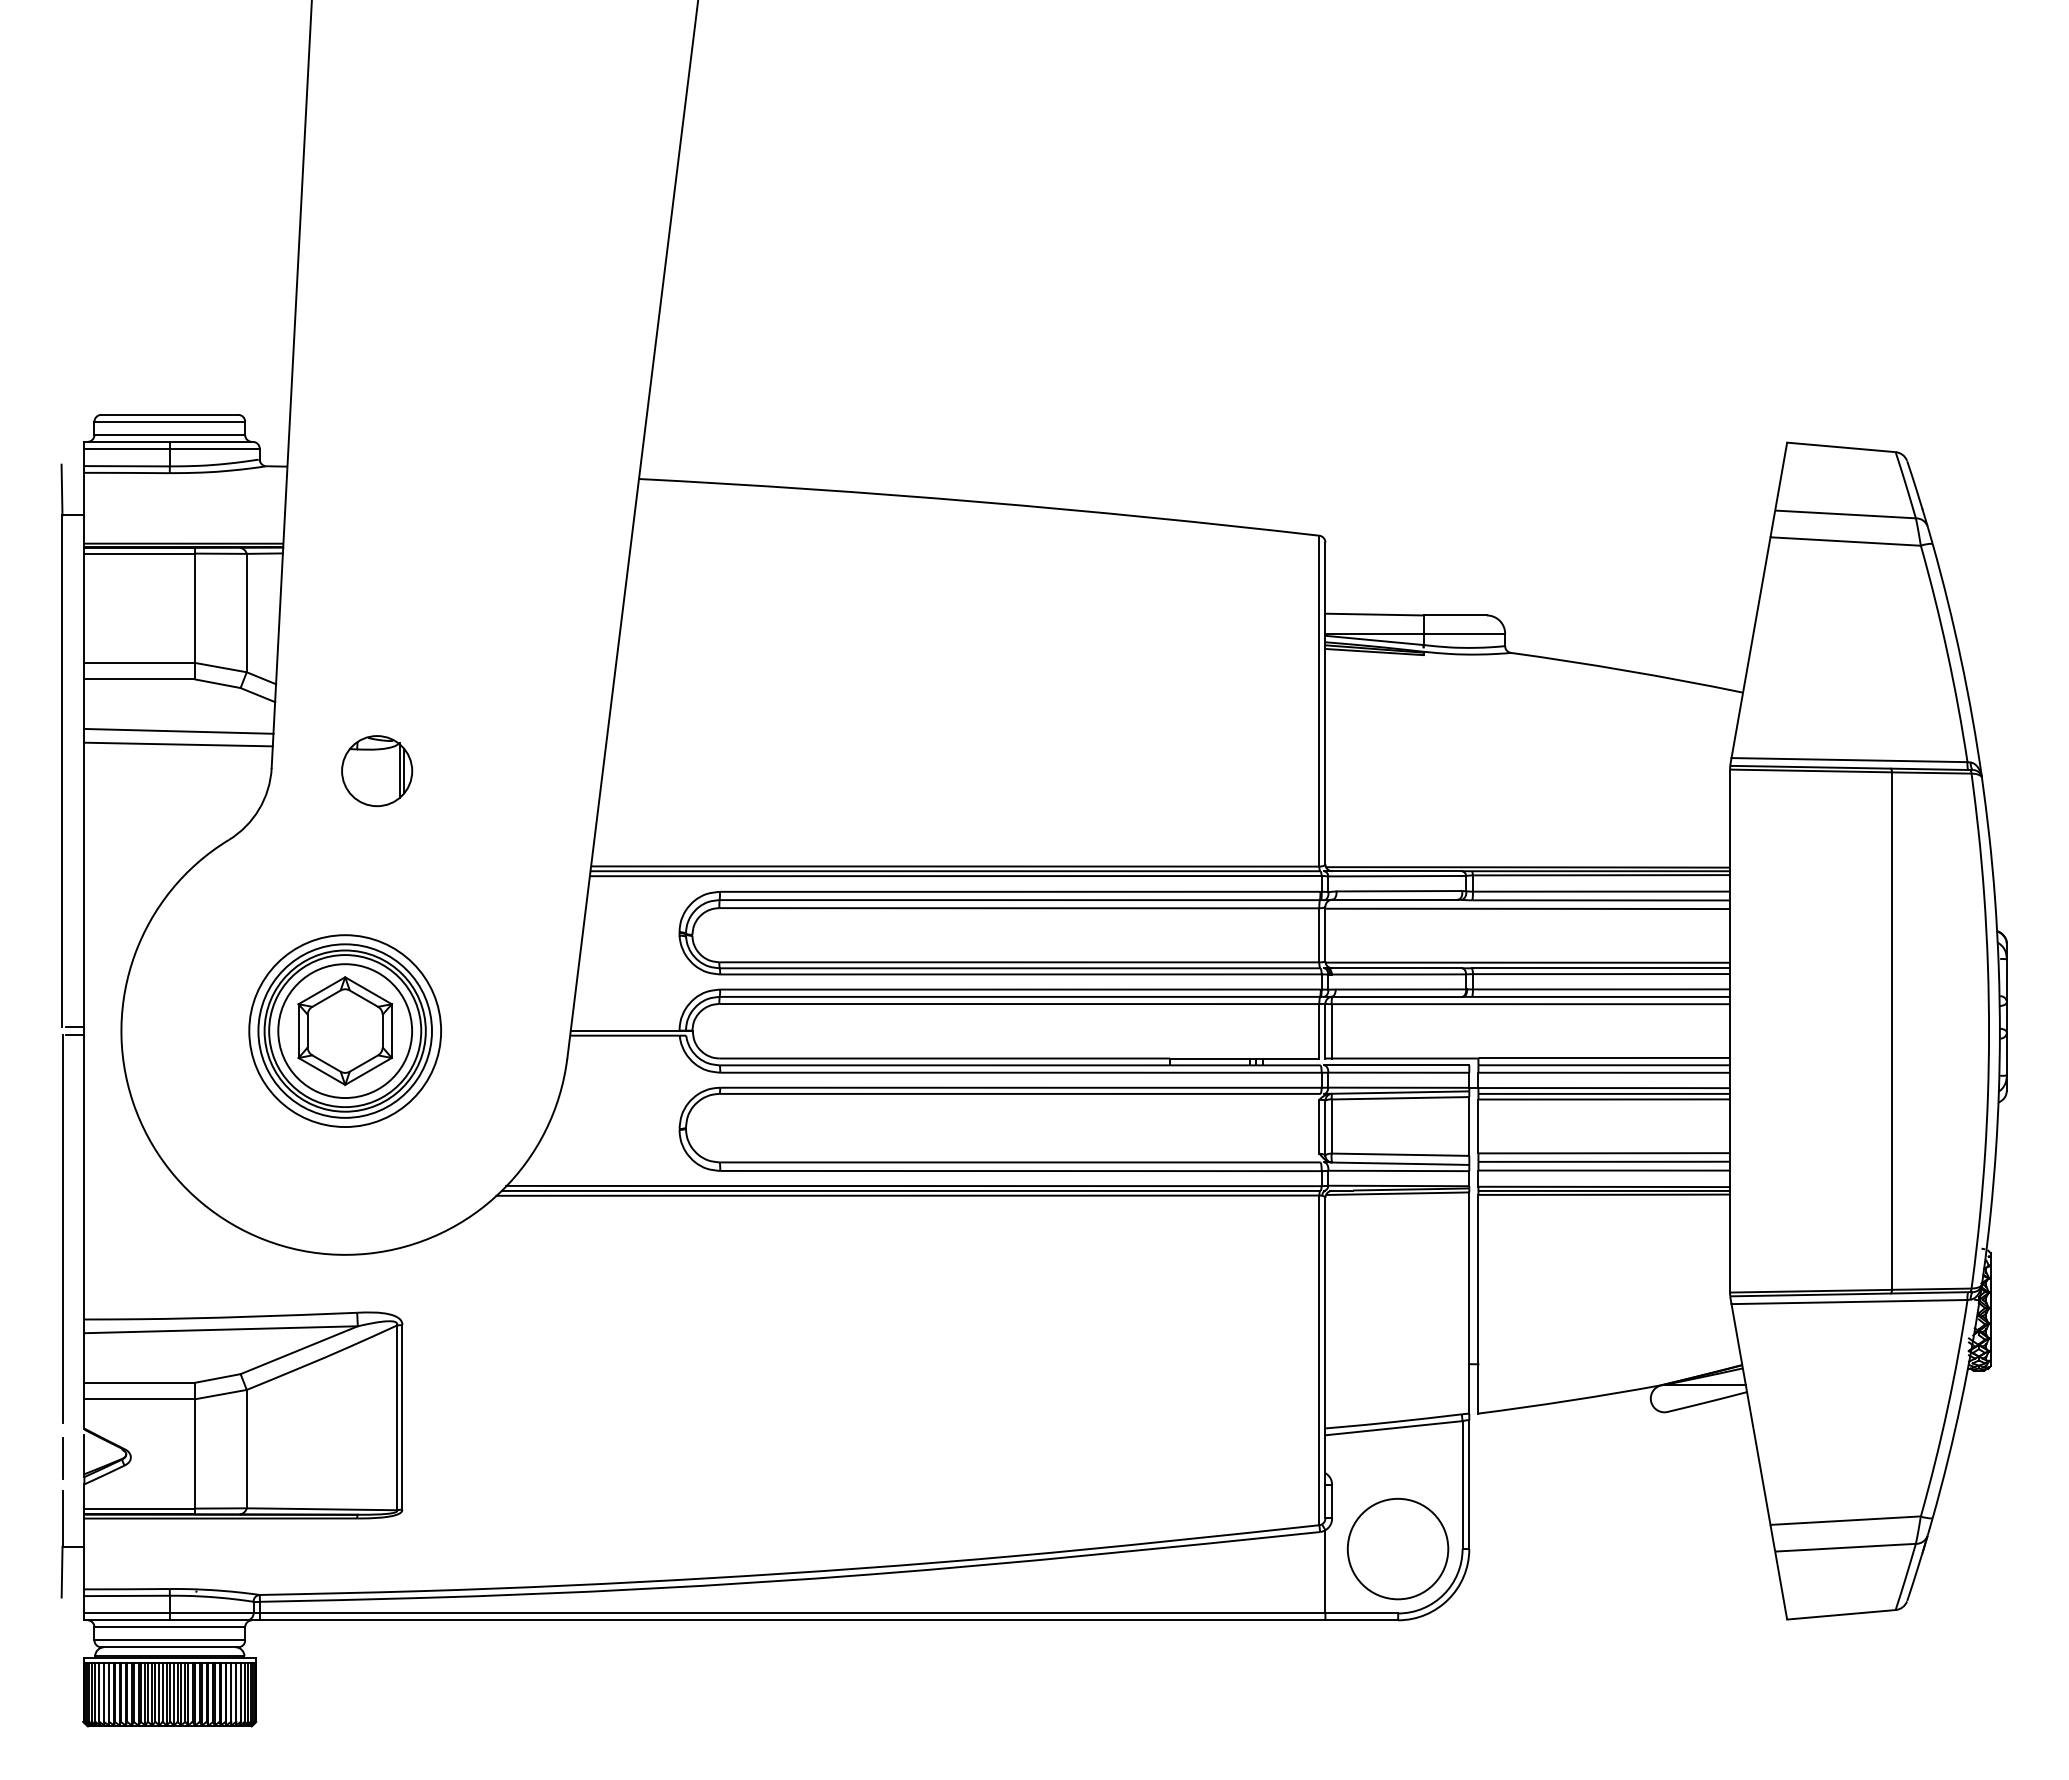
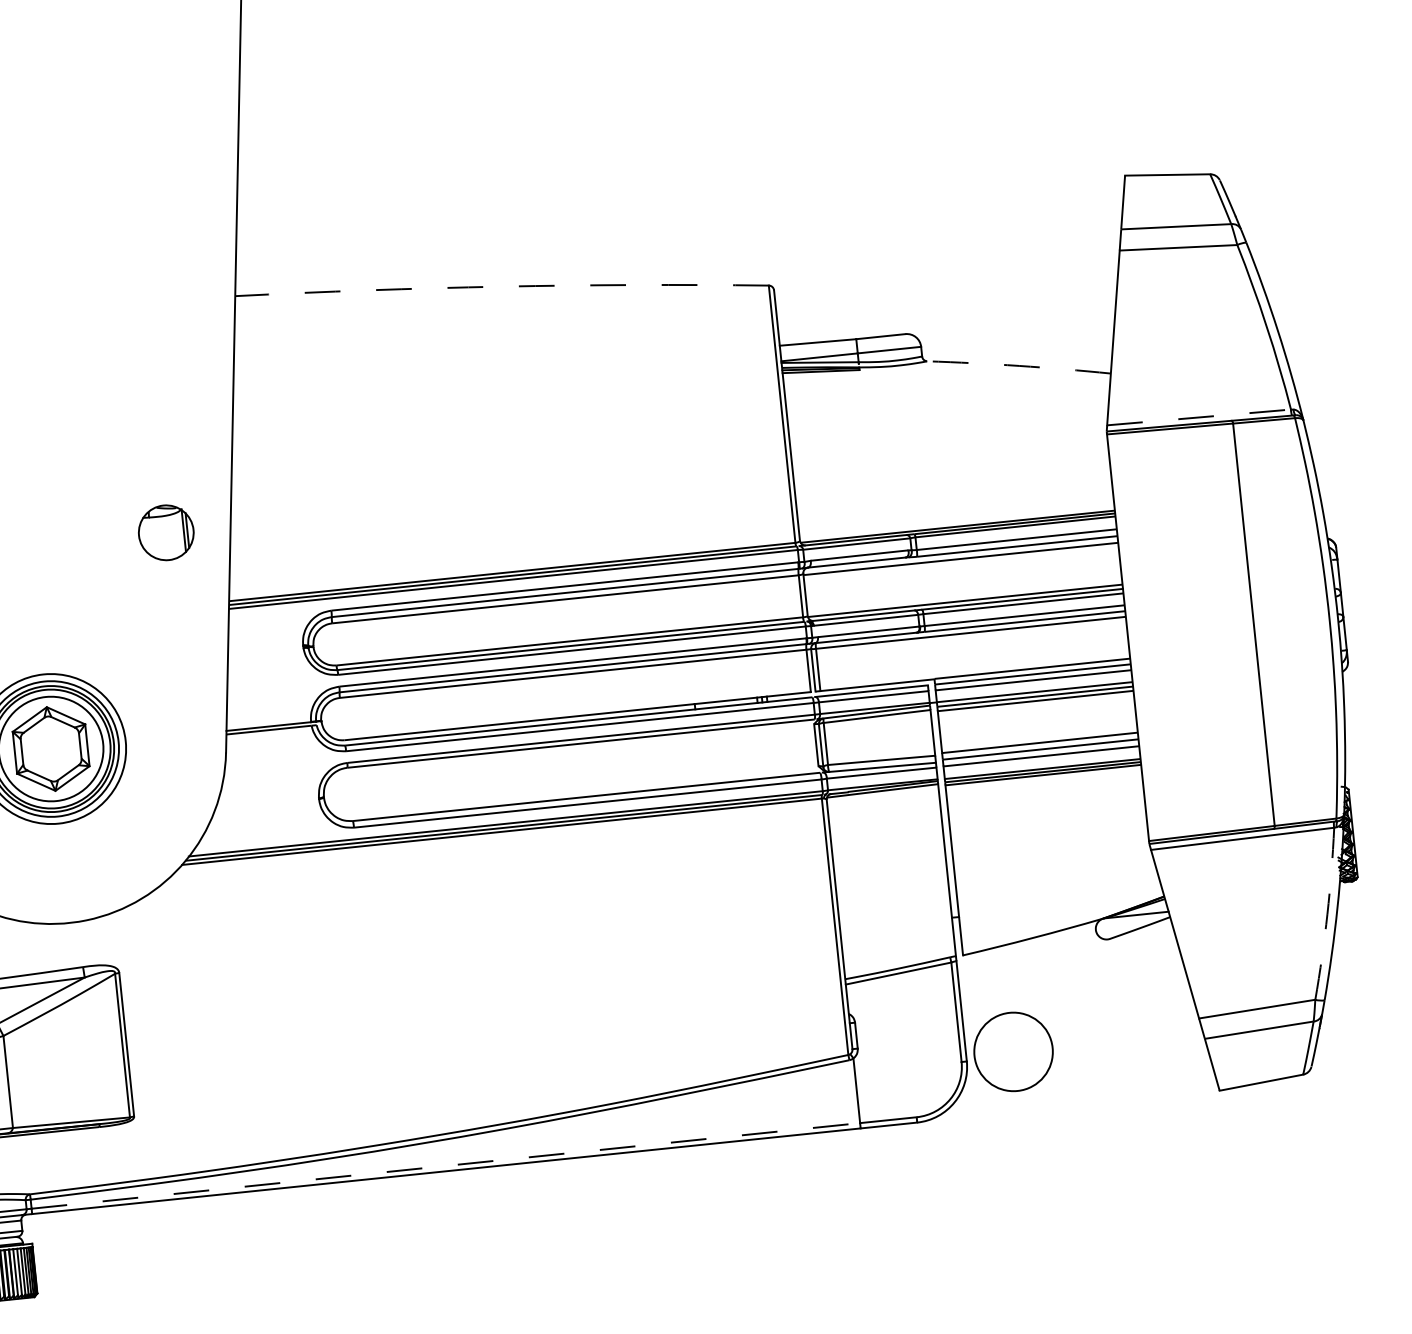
arc: (979, 501) -> (501, 286), solid -> dashed
arc: (1627, 670) -> (1019, 365), solid -> dashed
line: (1849, 760) -> (1199, 417), solid -> dashed
part: (377, 771) -> (166, 533), moved
arc: (1947, 1408) -> (1327, 913), solid -> dashed
circle: (1397, 1548) -> (1013, 1051), moved
line: (792, 1613) -> (445, 1165), solid -> dashed

